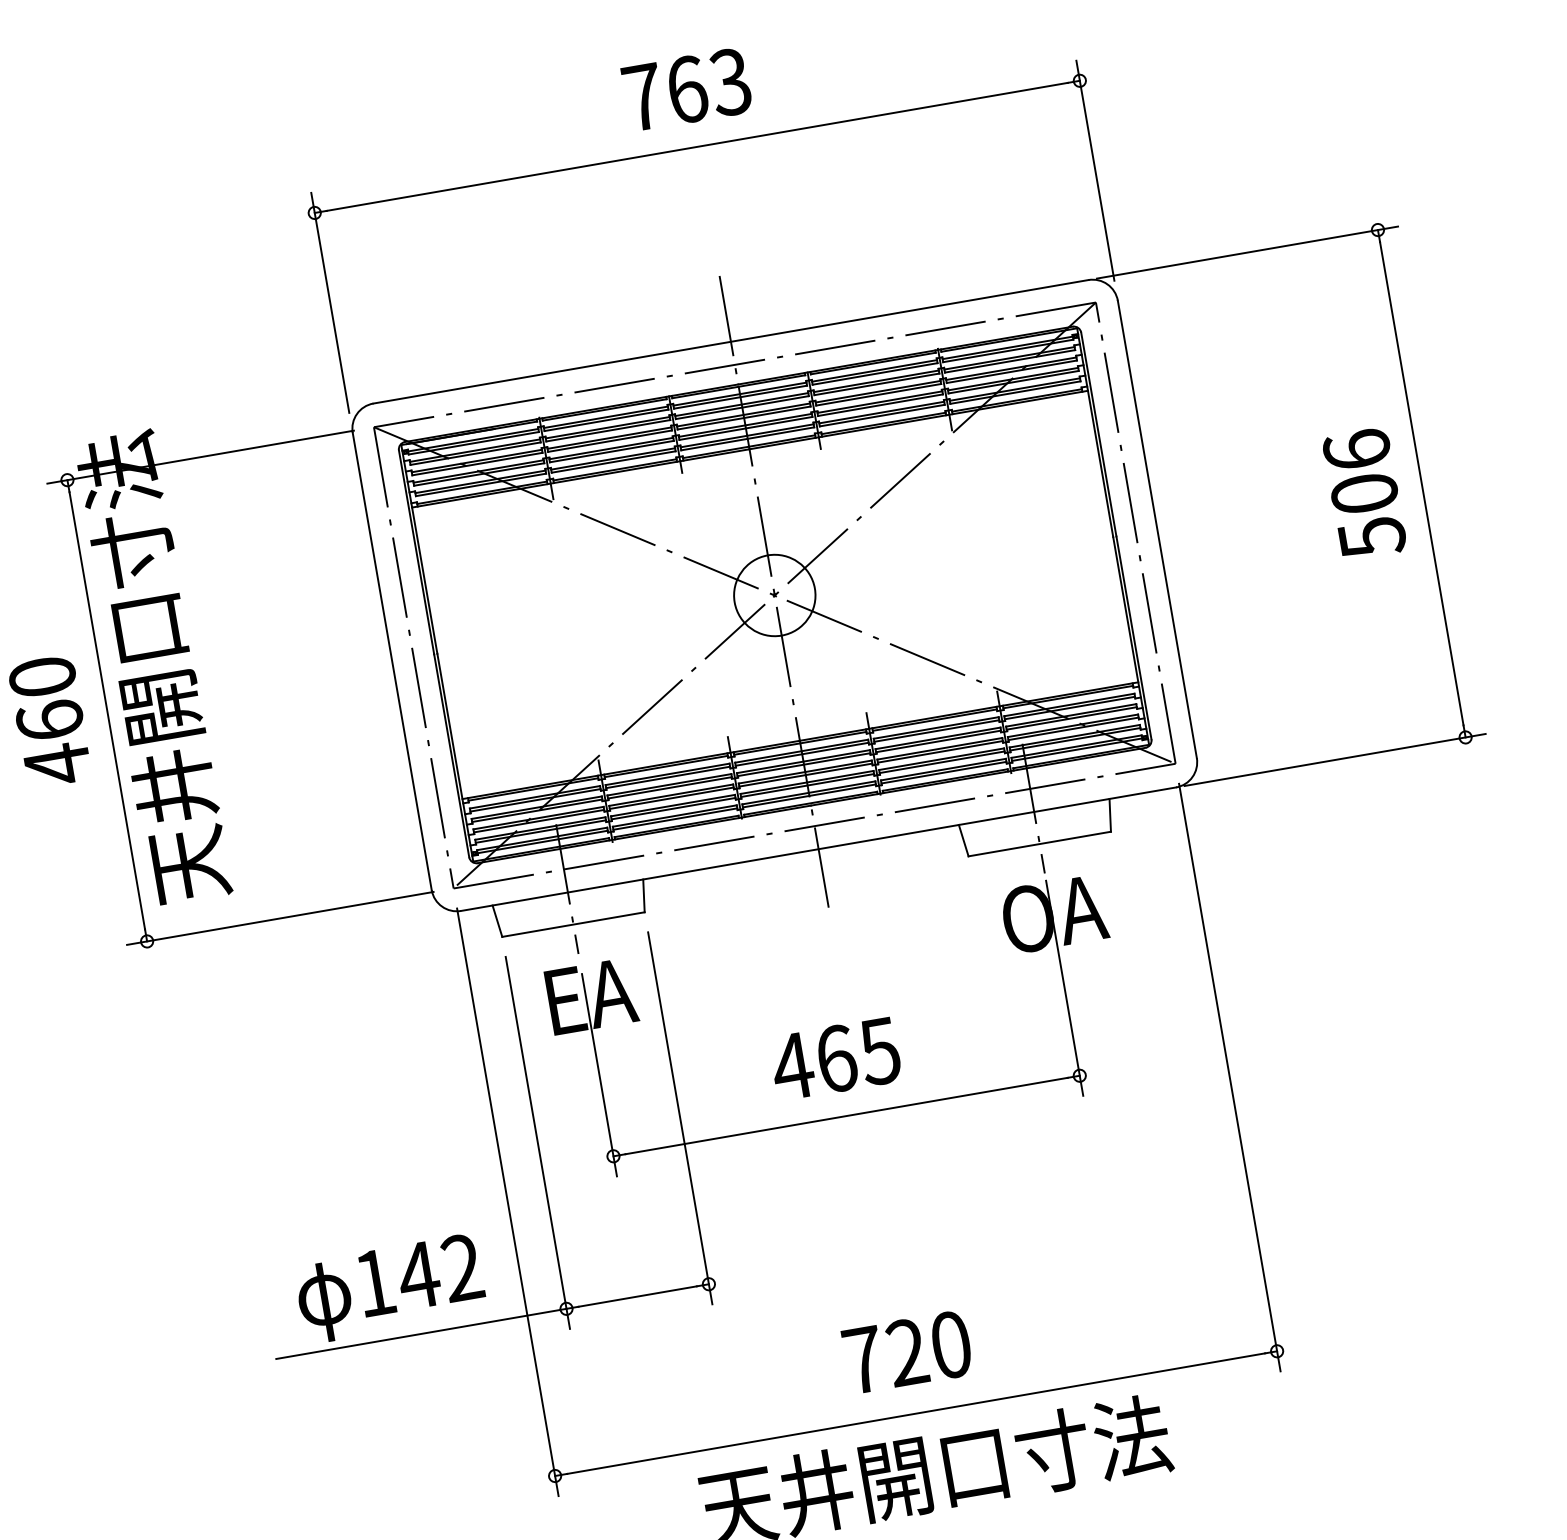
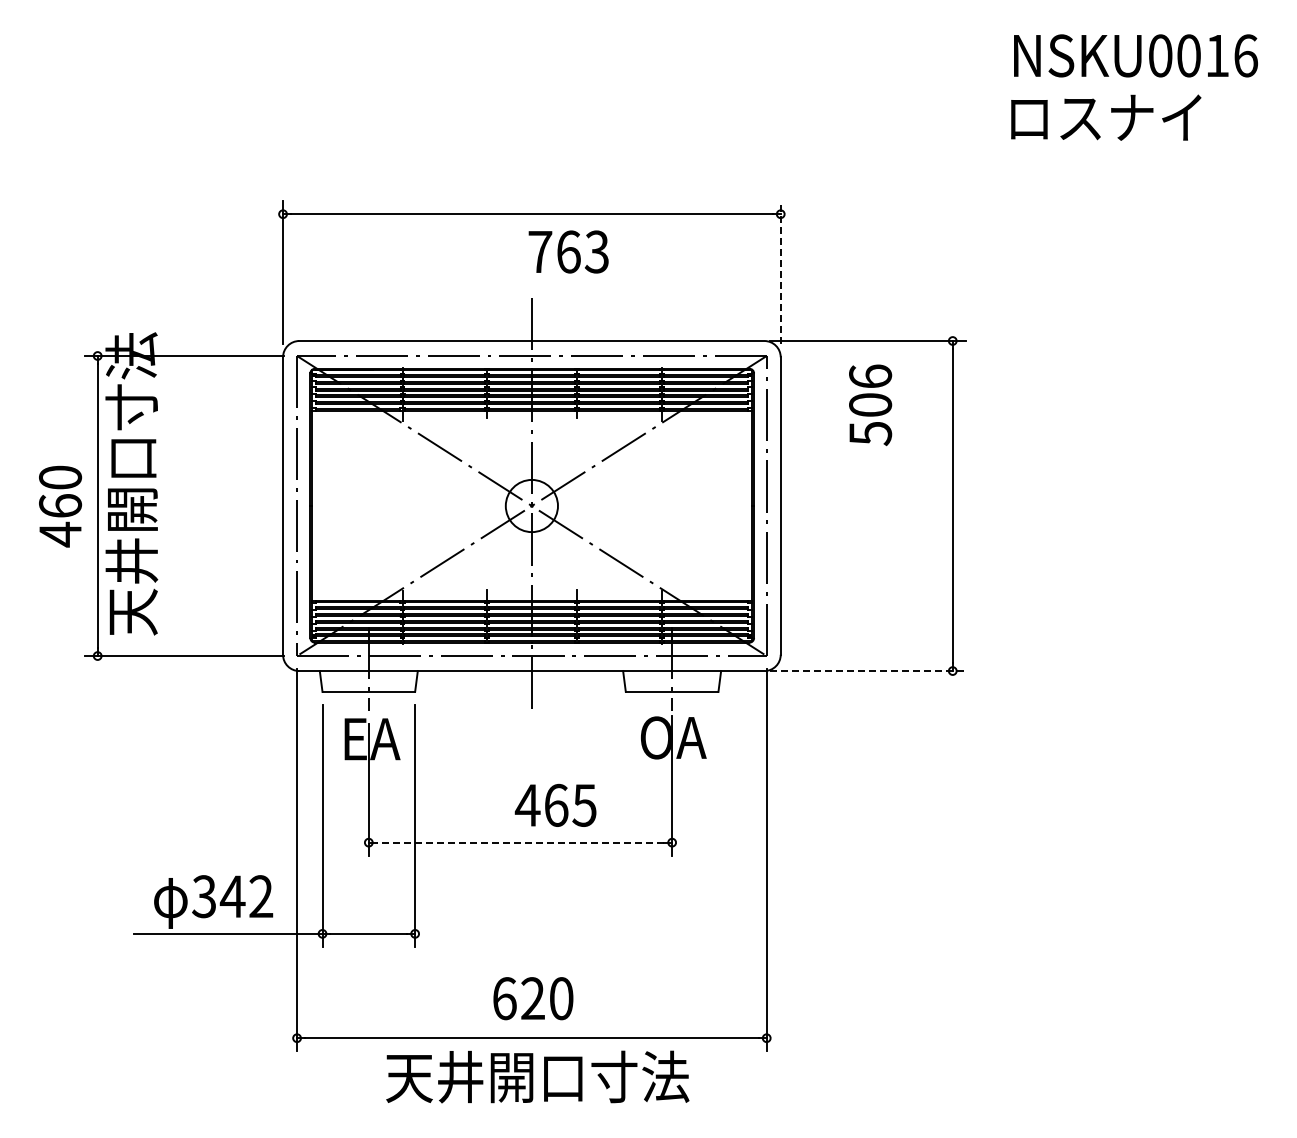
text: (686, 89) -> (568, 251), moved
line: (1094, 170) -> (780, 272), solid -> dashed
text: (1364, 494) -> (870, 405), moved
line: (1334, 760) -> (867, 671), solid -> dashed
text: (835, 1059) -> (555, 805), moved
line: (846, 1115) -> (520, 842), solid -> dashed
text: (373, 1282) -> (203, 896), 142 -> 342
text: (863, 1359) -> (504, 998), 720 -> 620

